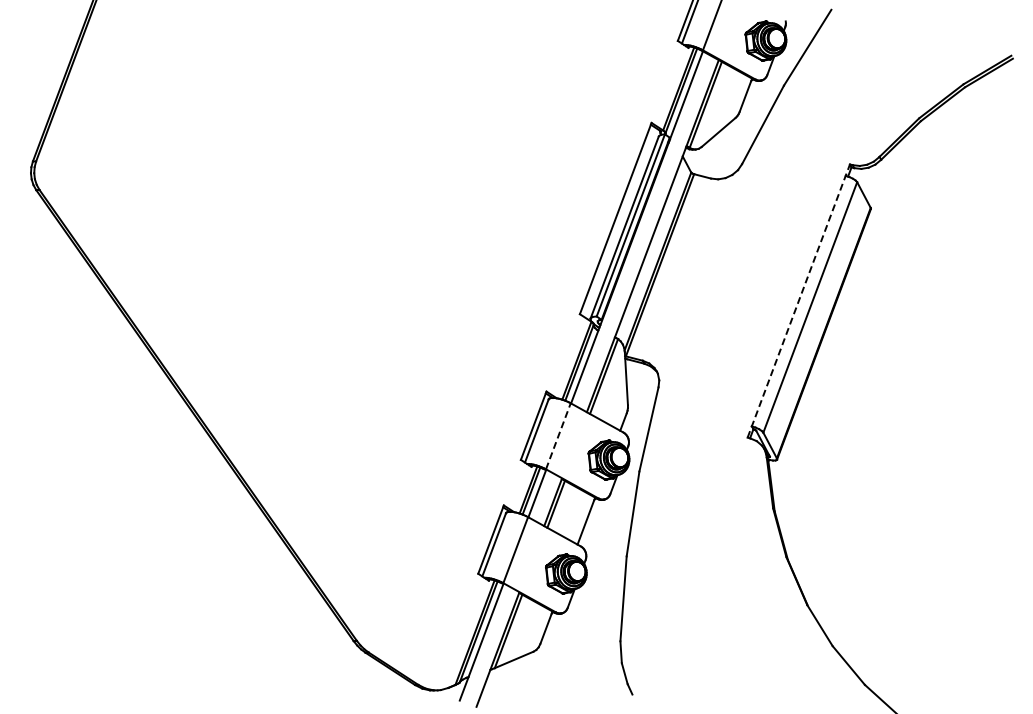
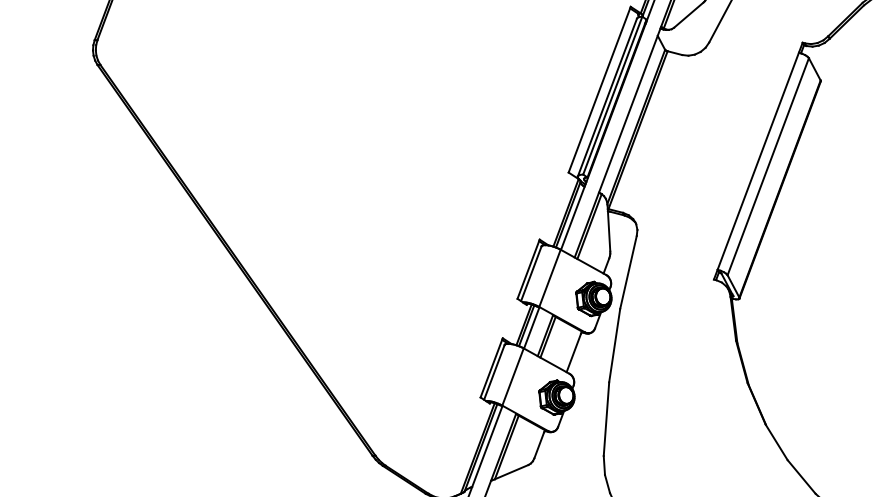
line: (798, 301) -> (758, 161), dashed -> solid
line: (558, 435) -> (550, 277), dashed -> solid

